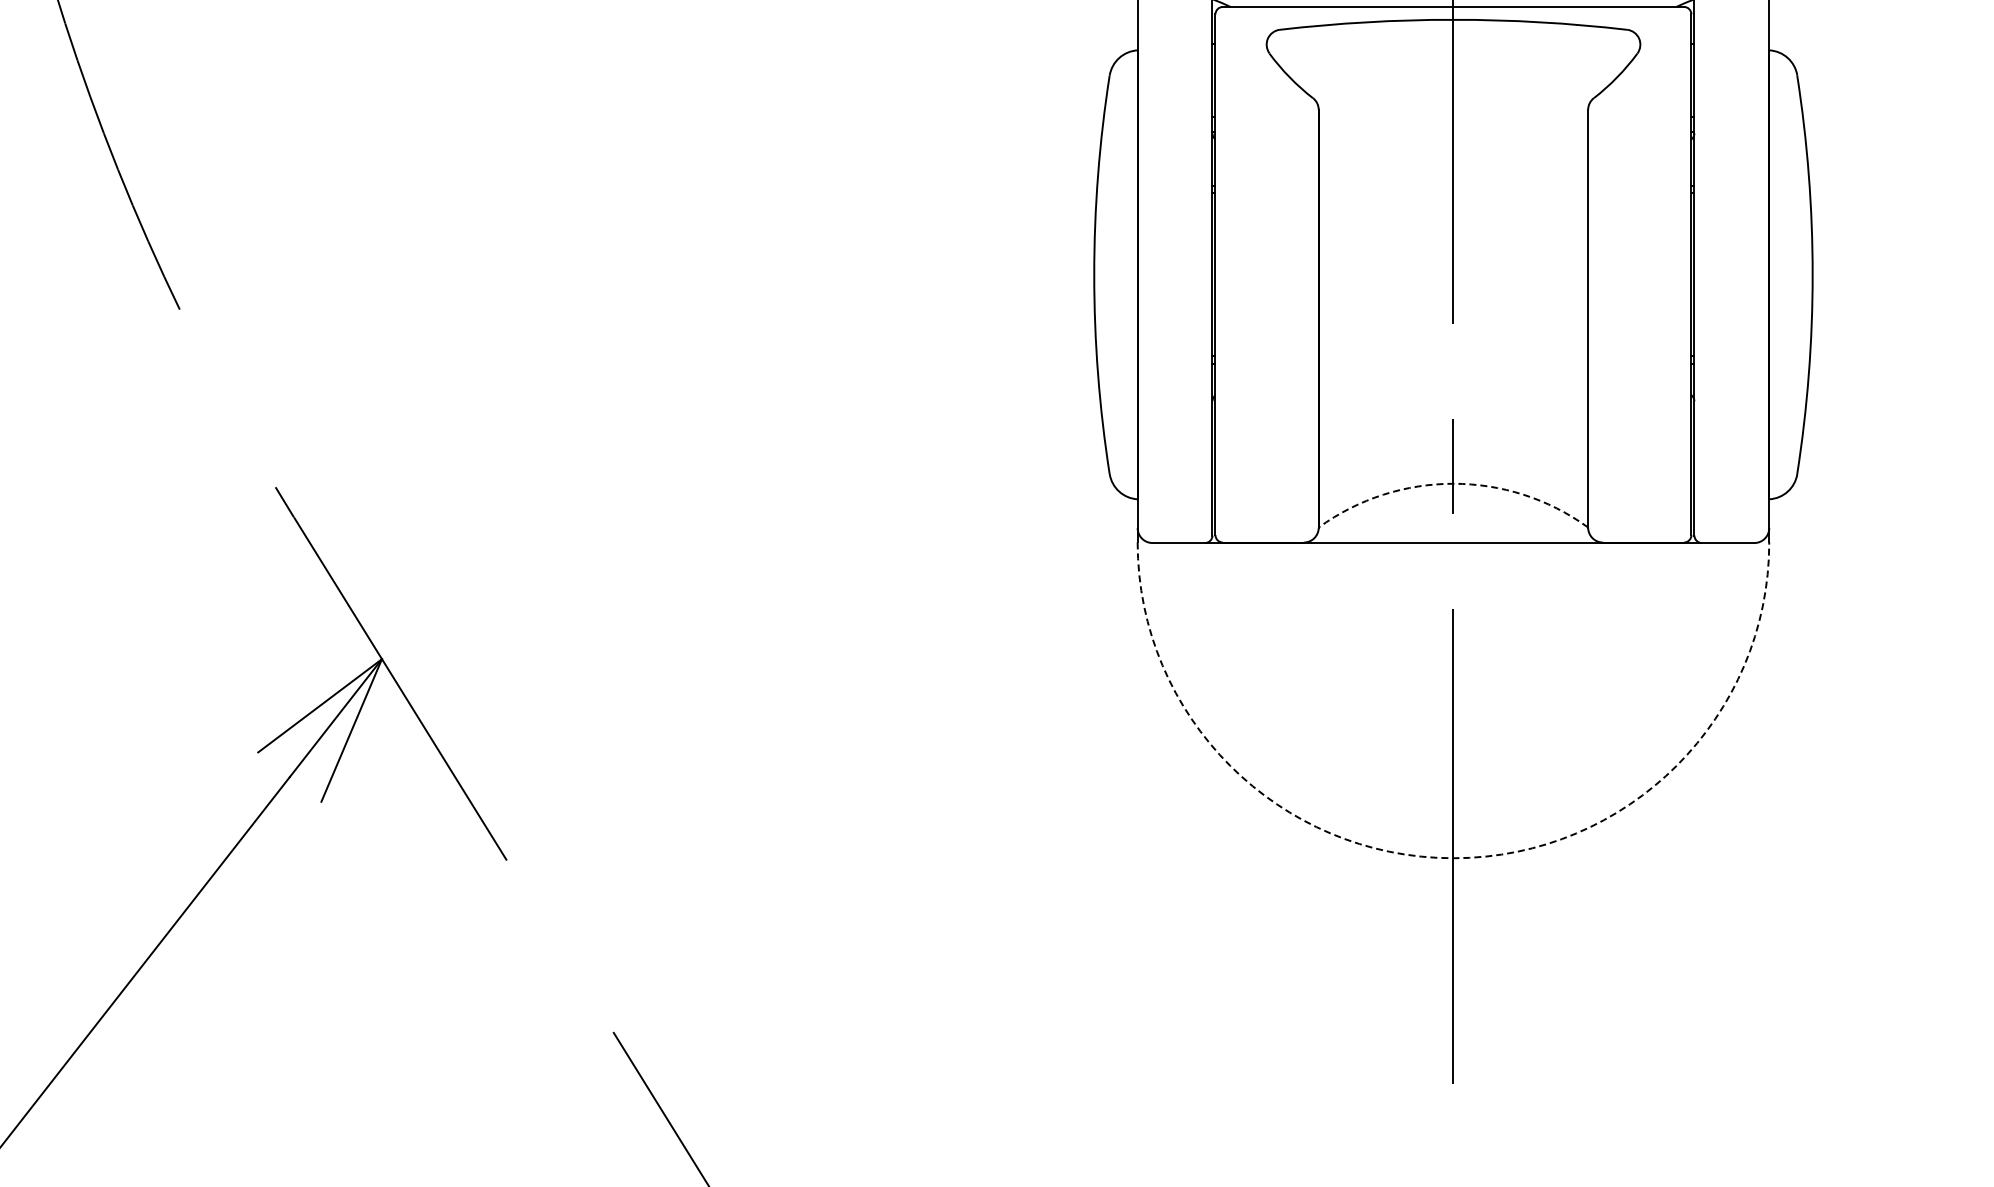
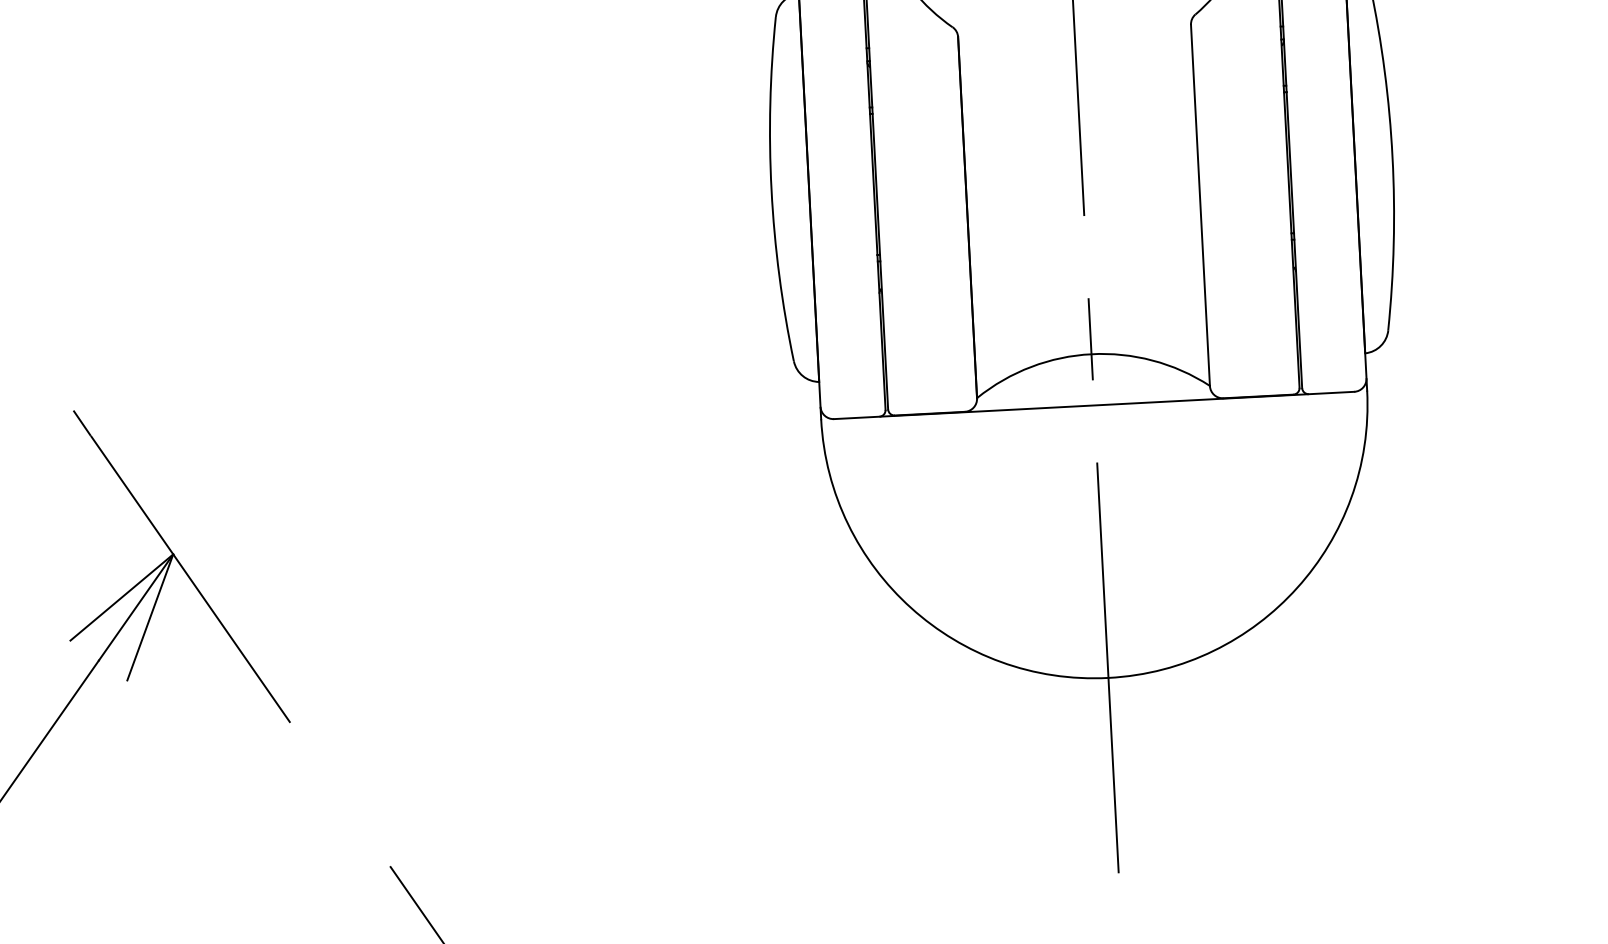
arc: (1453, 483) -> (1091, 353), dashed -> solid
arc: (1453, 858) -> (1108, 678), dashed -> solid

